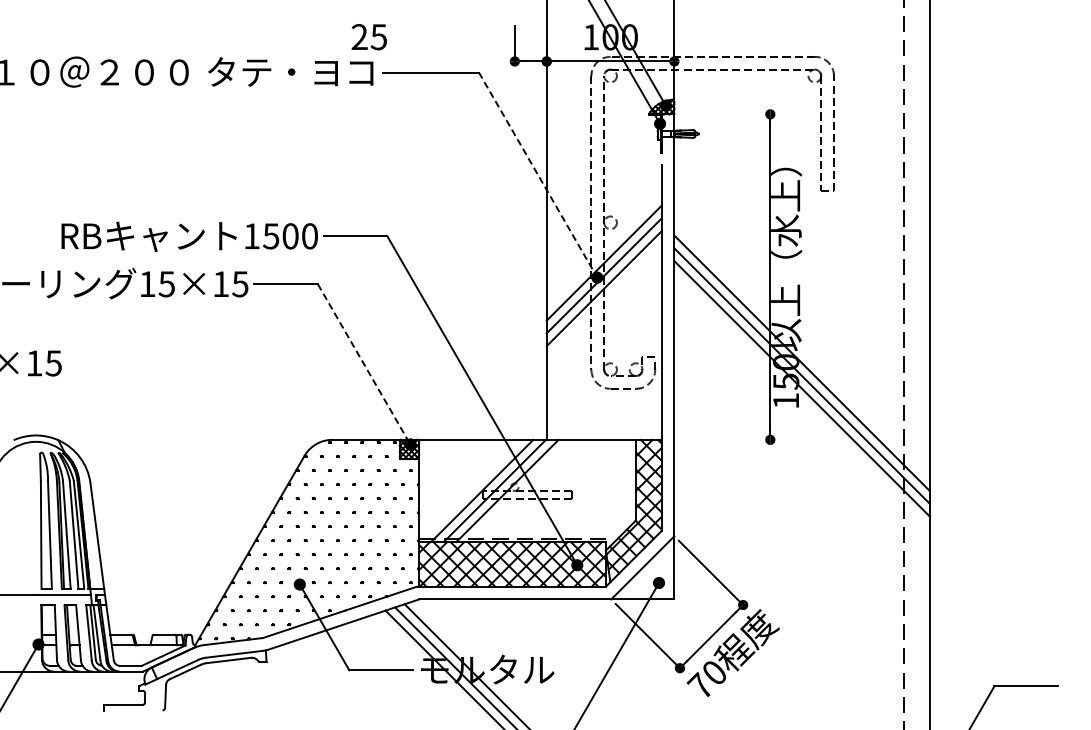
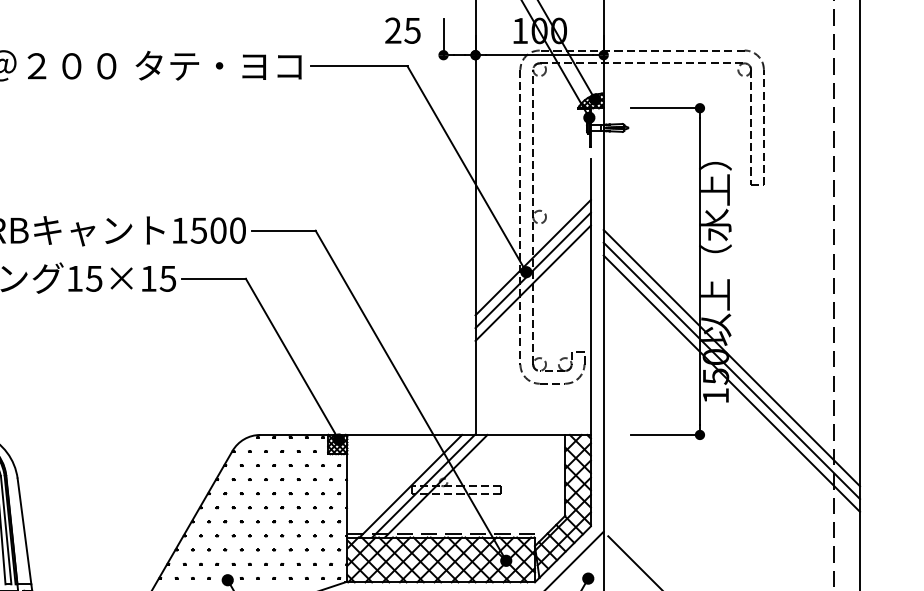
text: (368, 37) -> (402, 31), moved
line: (735, 114) -> (665, 108), added
line: (538, 175) -> (467, 169), dashed -> solid
line: (364, 364) -> (292, 359), dashed -> solid
line: (735, 439) -> (665, 434), added

